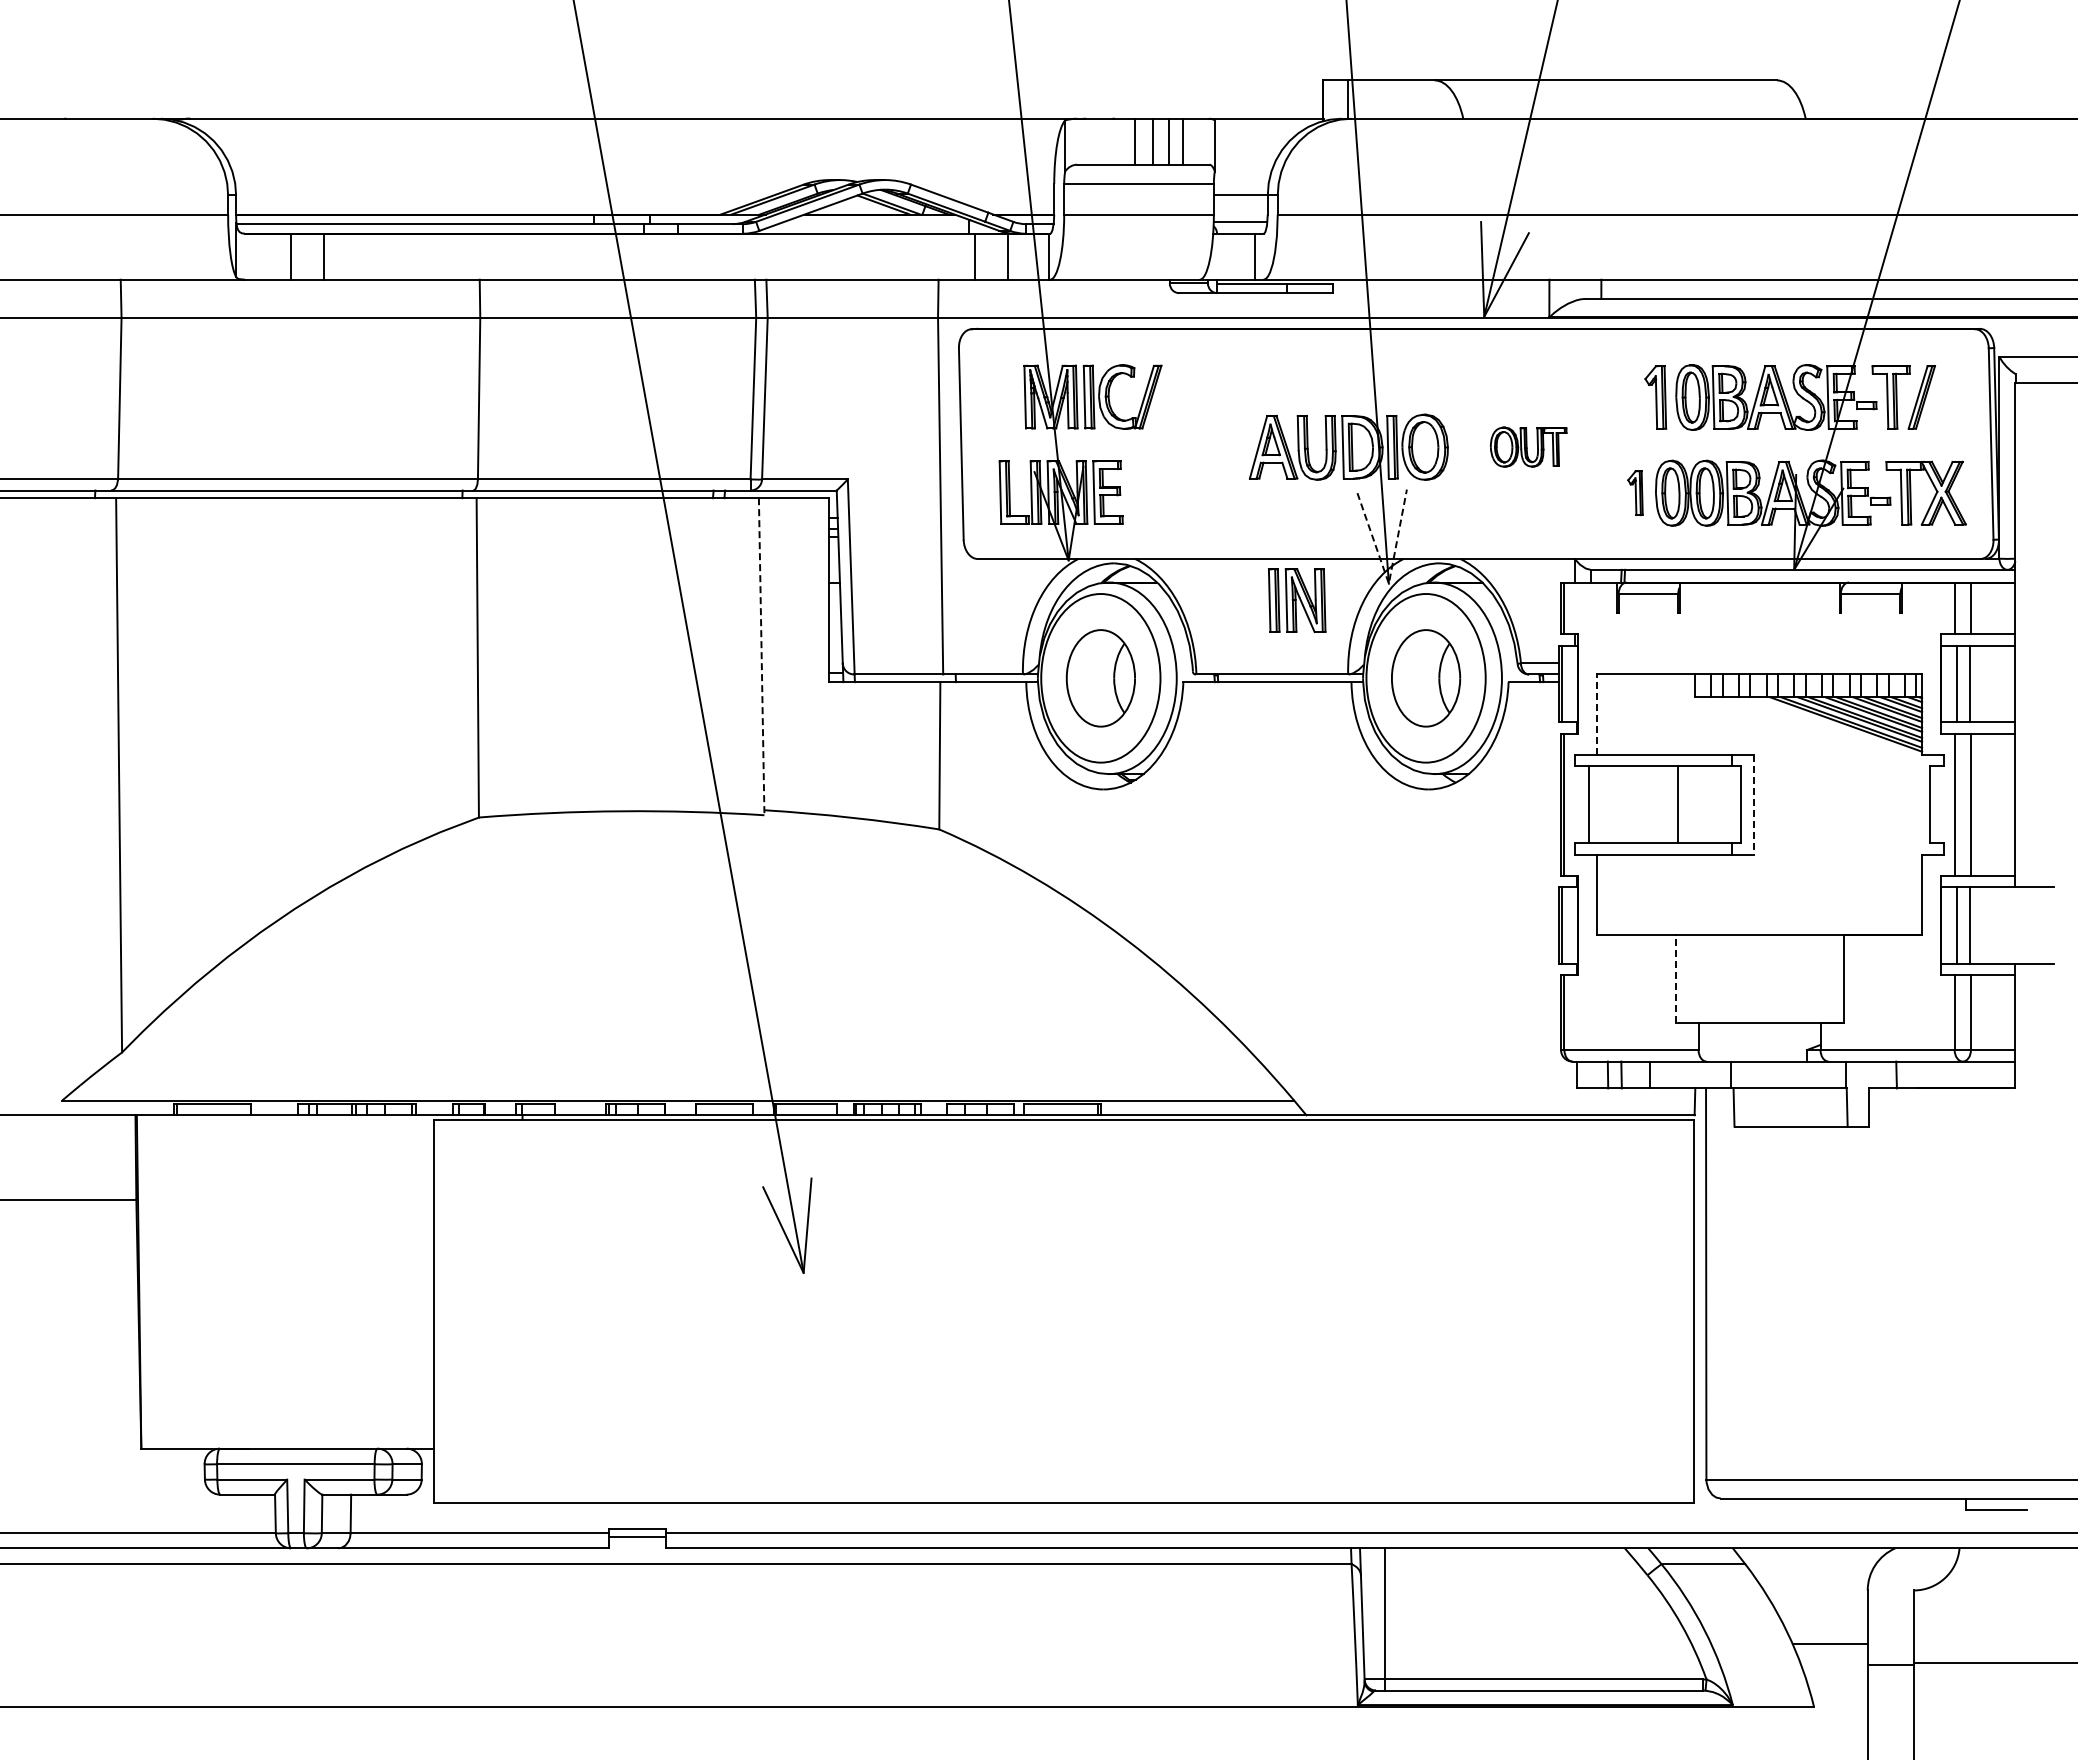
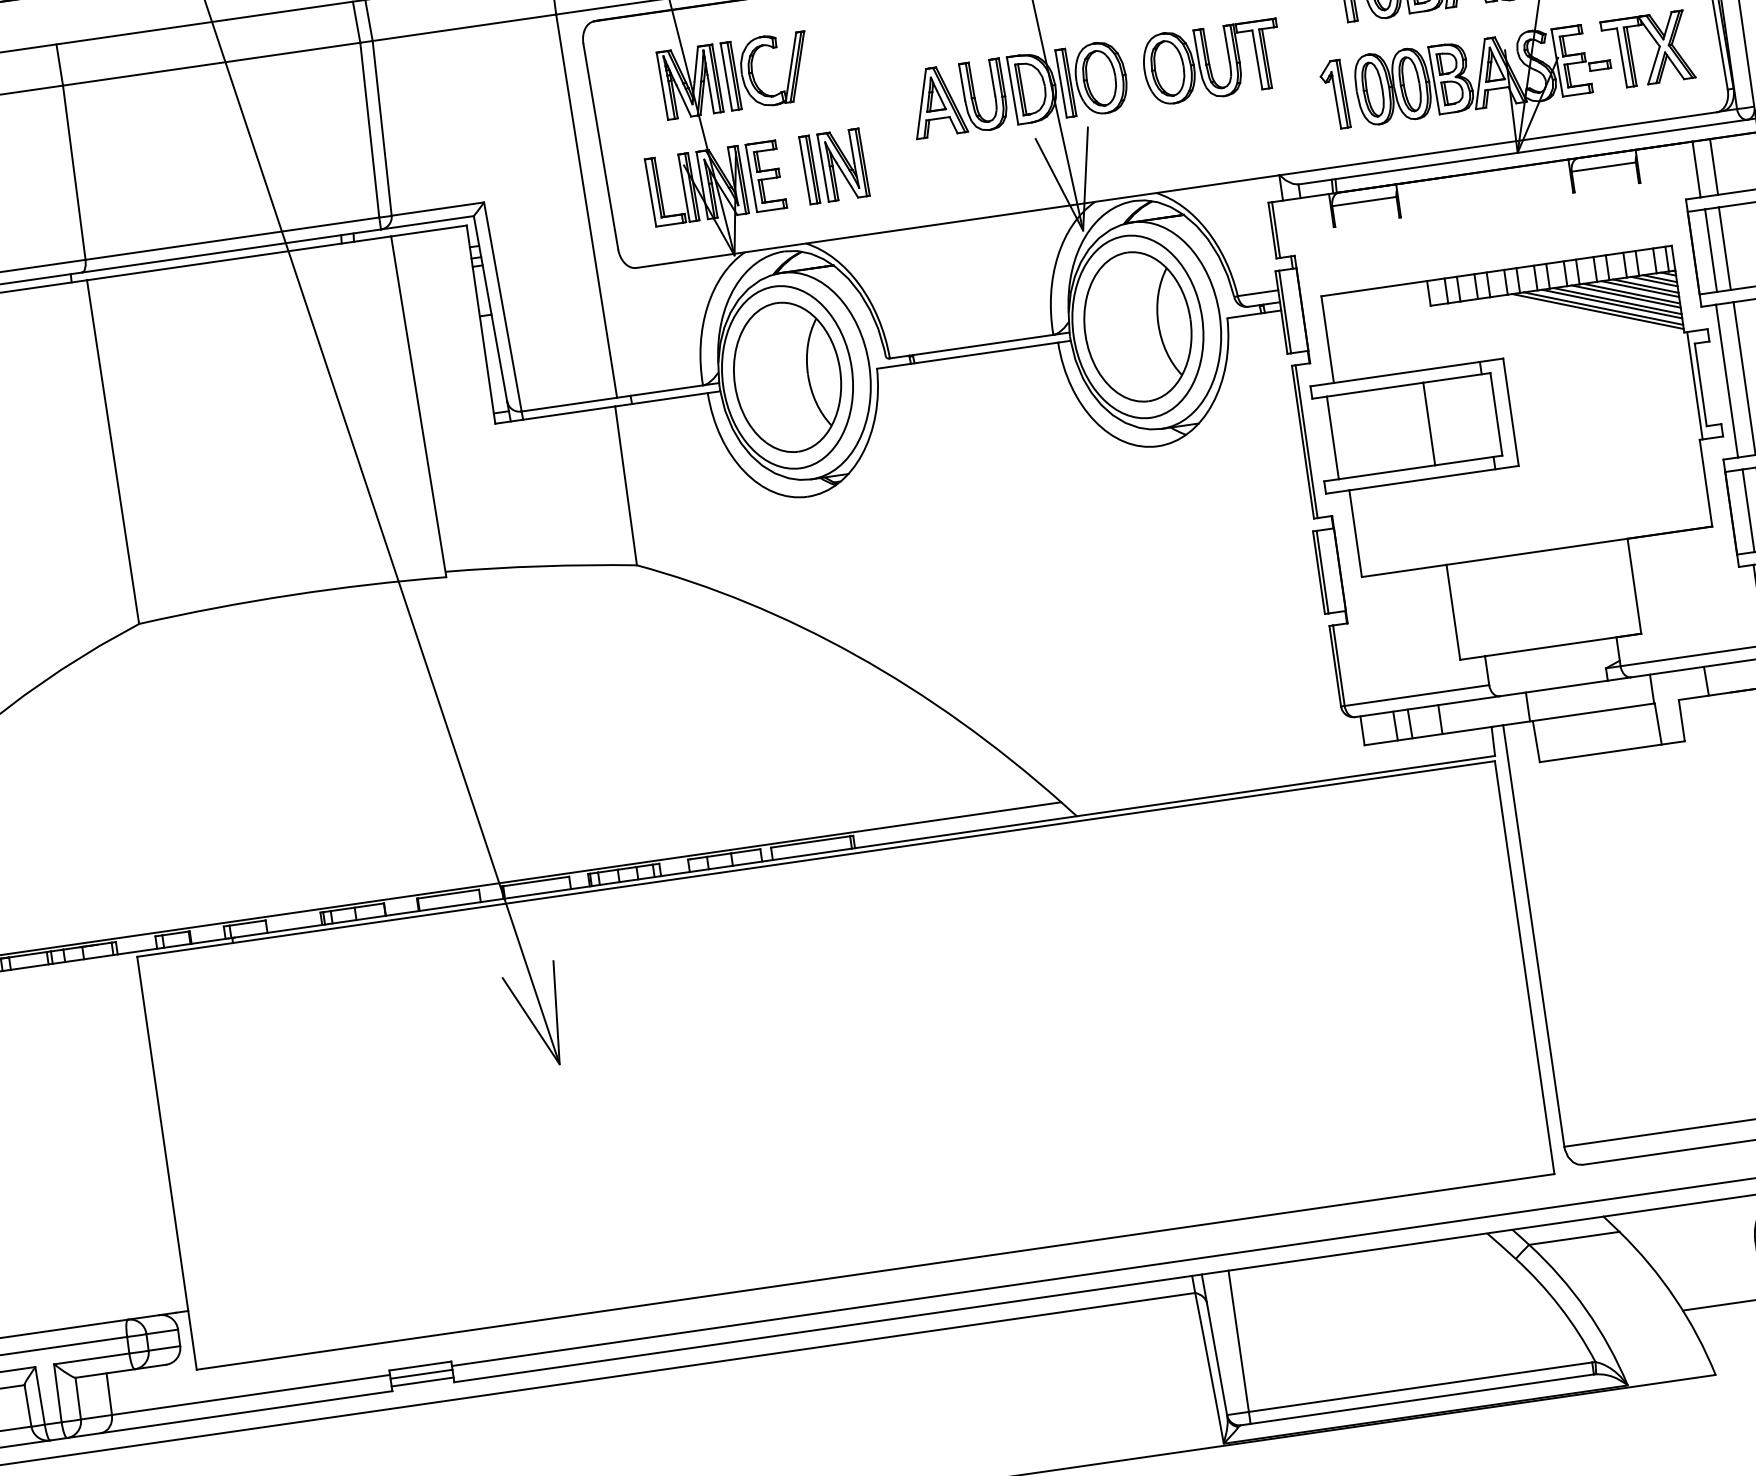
part: (1528, 446) -> (1212, 61), size x1.67
part: (1635, 492) -> (1334, 94), size x1.43
line: (1388, 583) -> (1082, 230), dashed -> solid
part: (1297, 600) -> (834, 166), moved
line: (761, 656) -> (418, 406), dashed -> solid
part: (1100, 678) -> (787, 377), size x1.43
part: (1425, 678) -> (1137, 327), size x1.43
line: (1596, 714) -> (1327, 339), dashed -> solid
line: (1754, 804) -> (1511, 411), dashed -> solid
line: (1924, 804) -> (1694, 385), added
line: (1675, 978) -> (1453, 611), dashed -> solid
line: (637, 1543) -> (422, 1381), added

